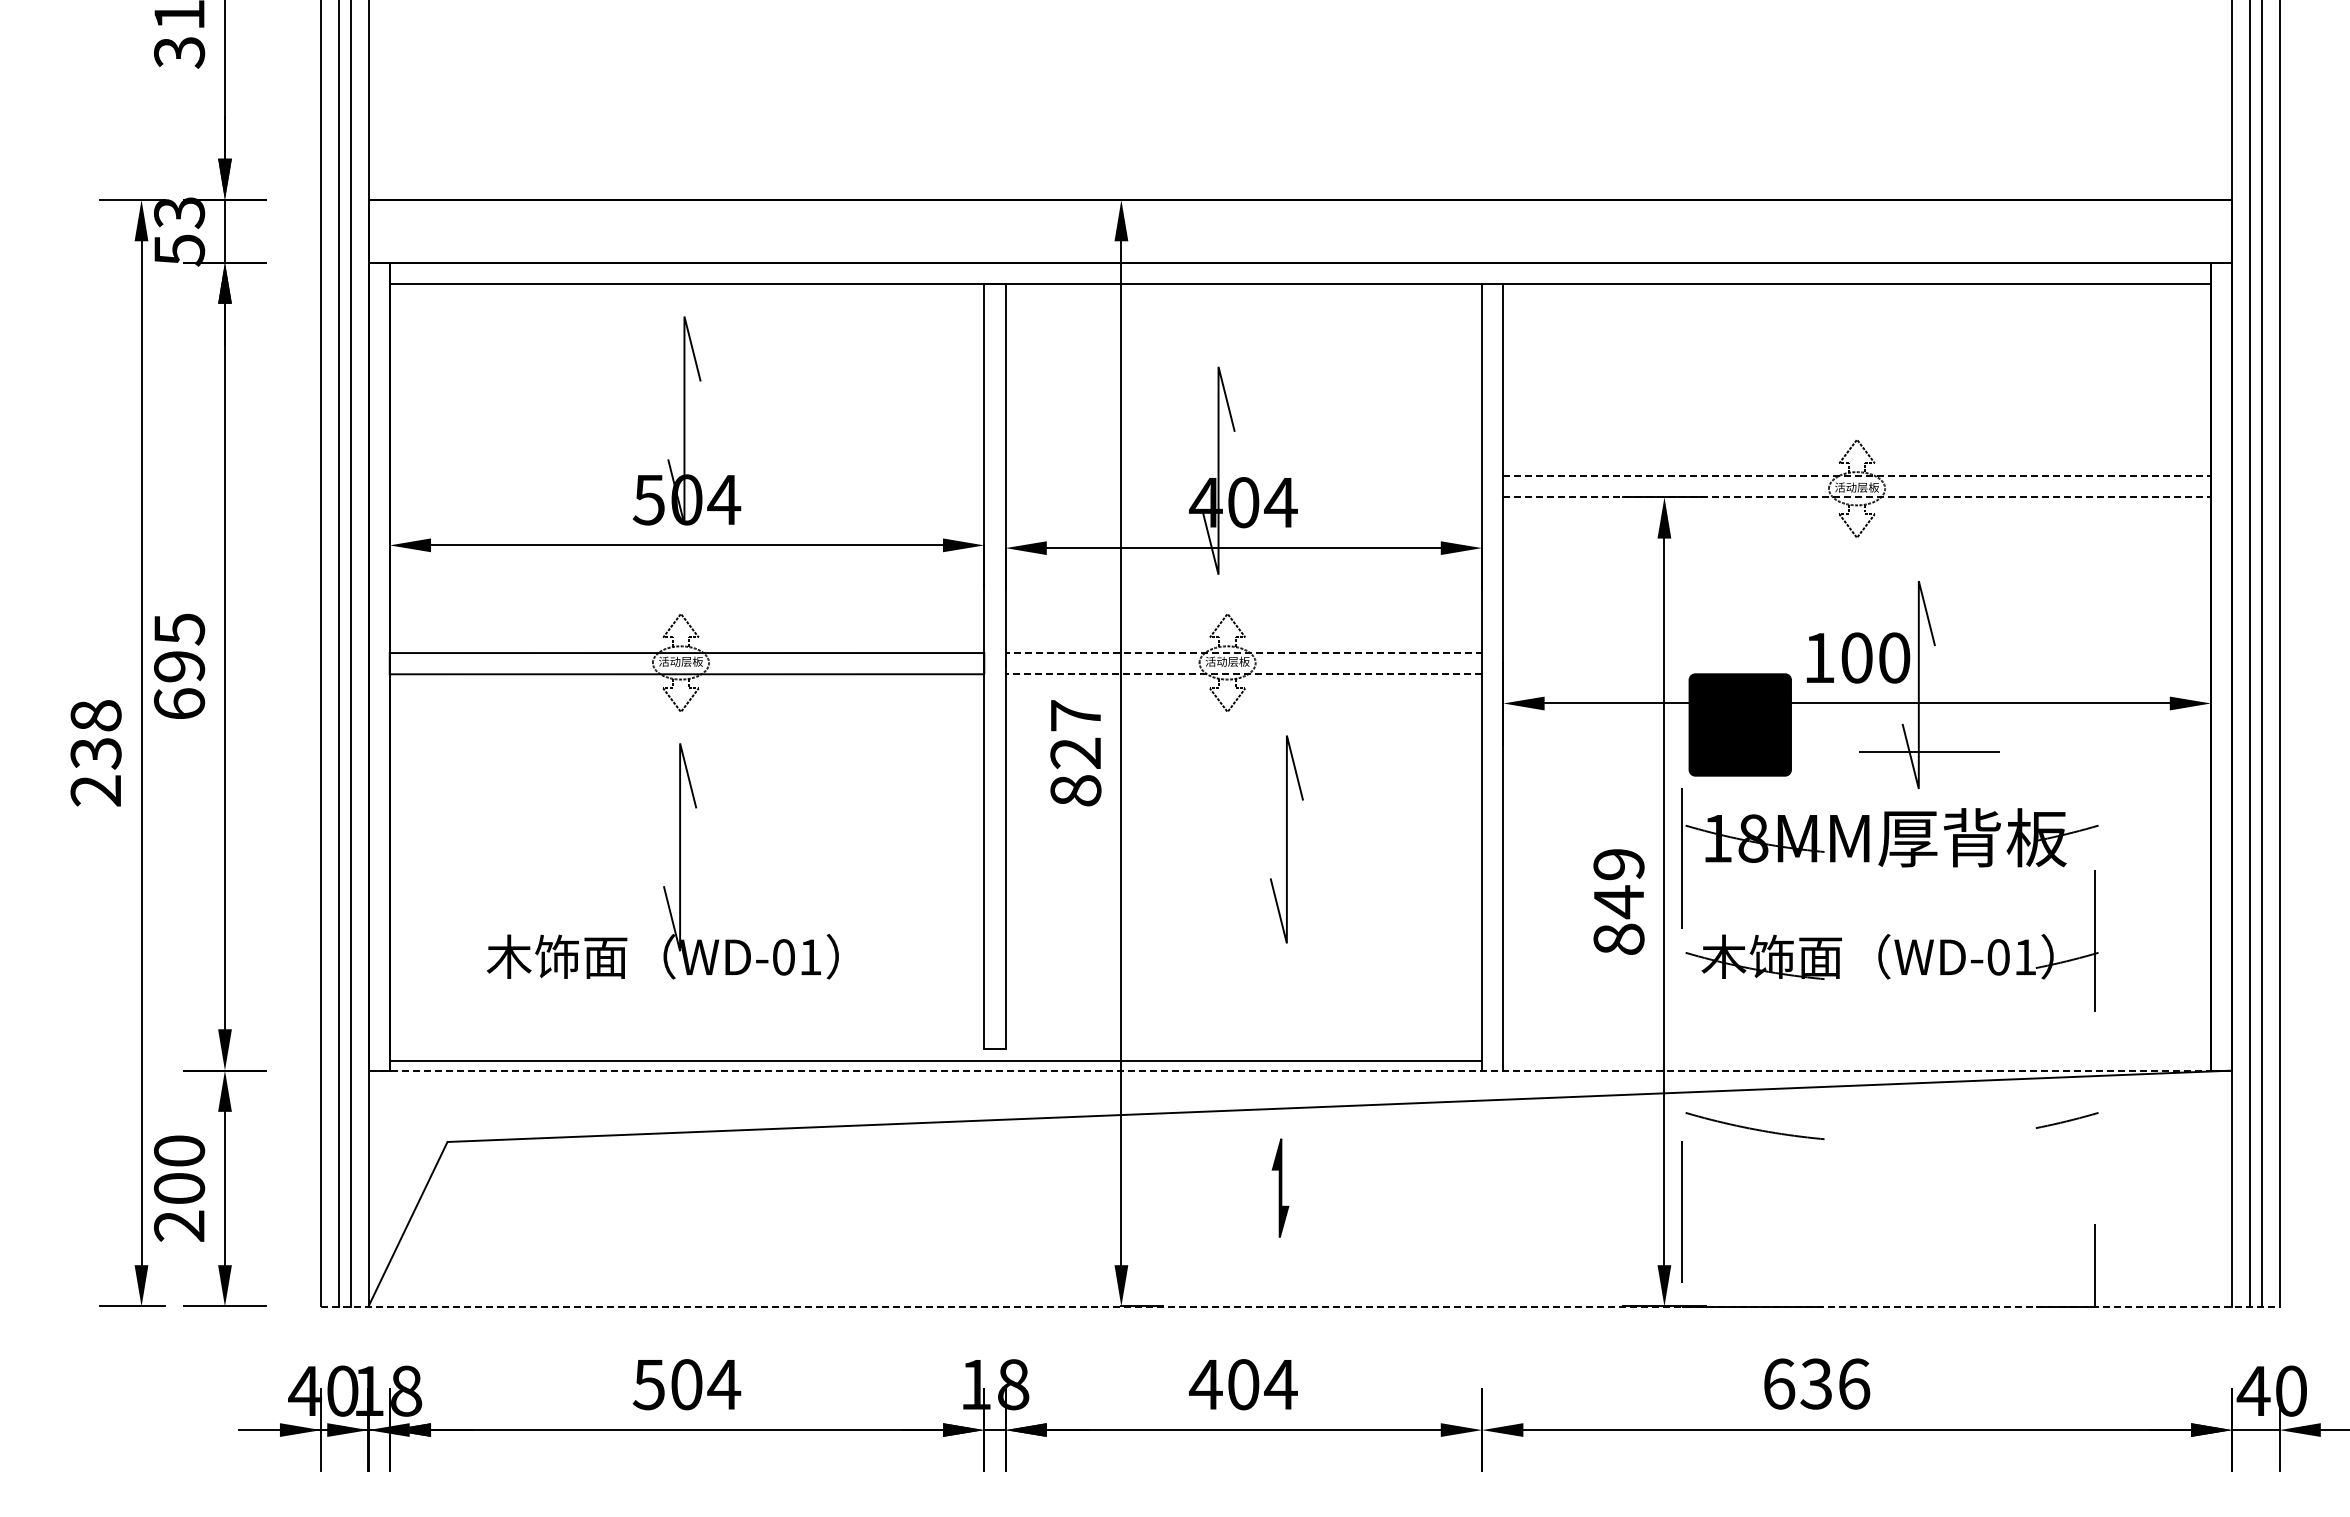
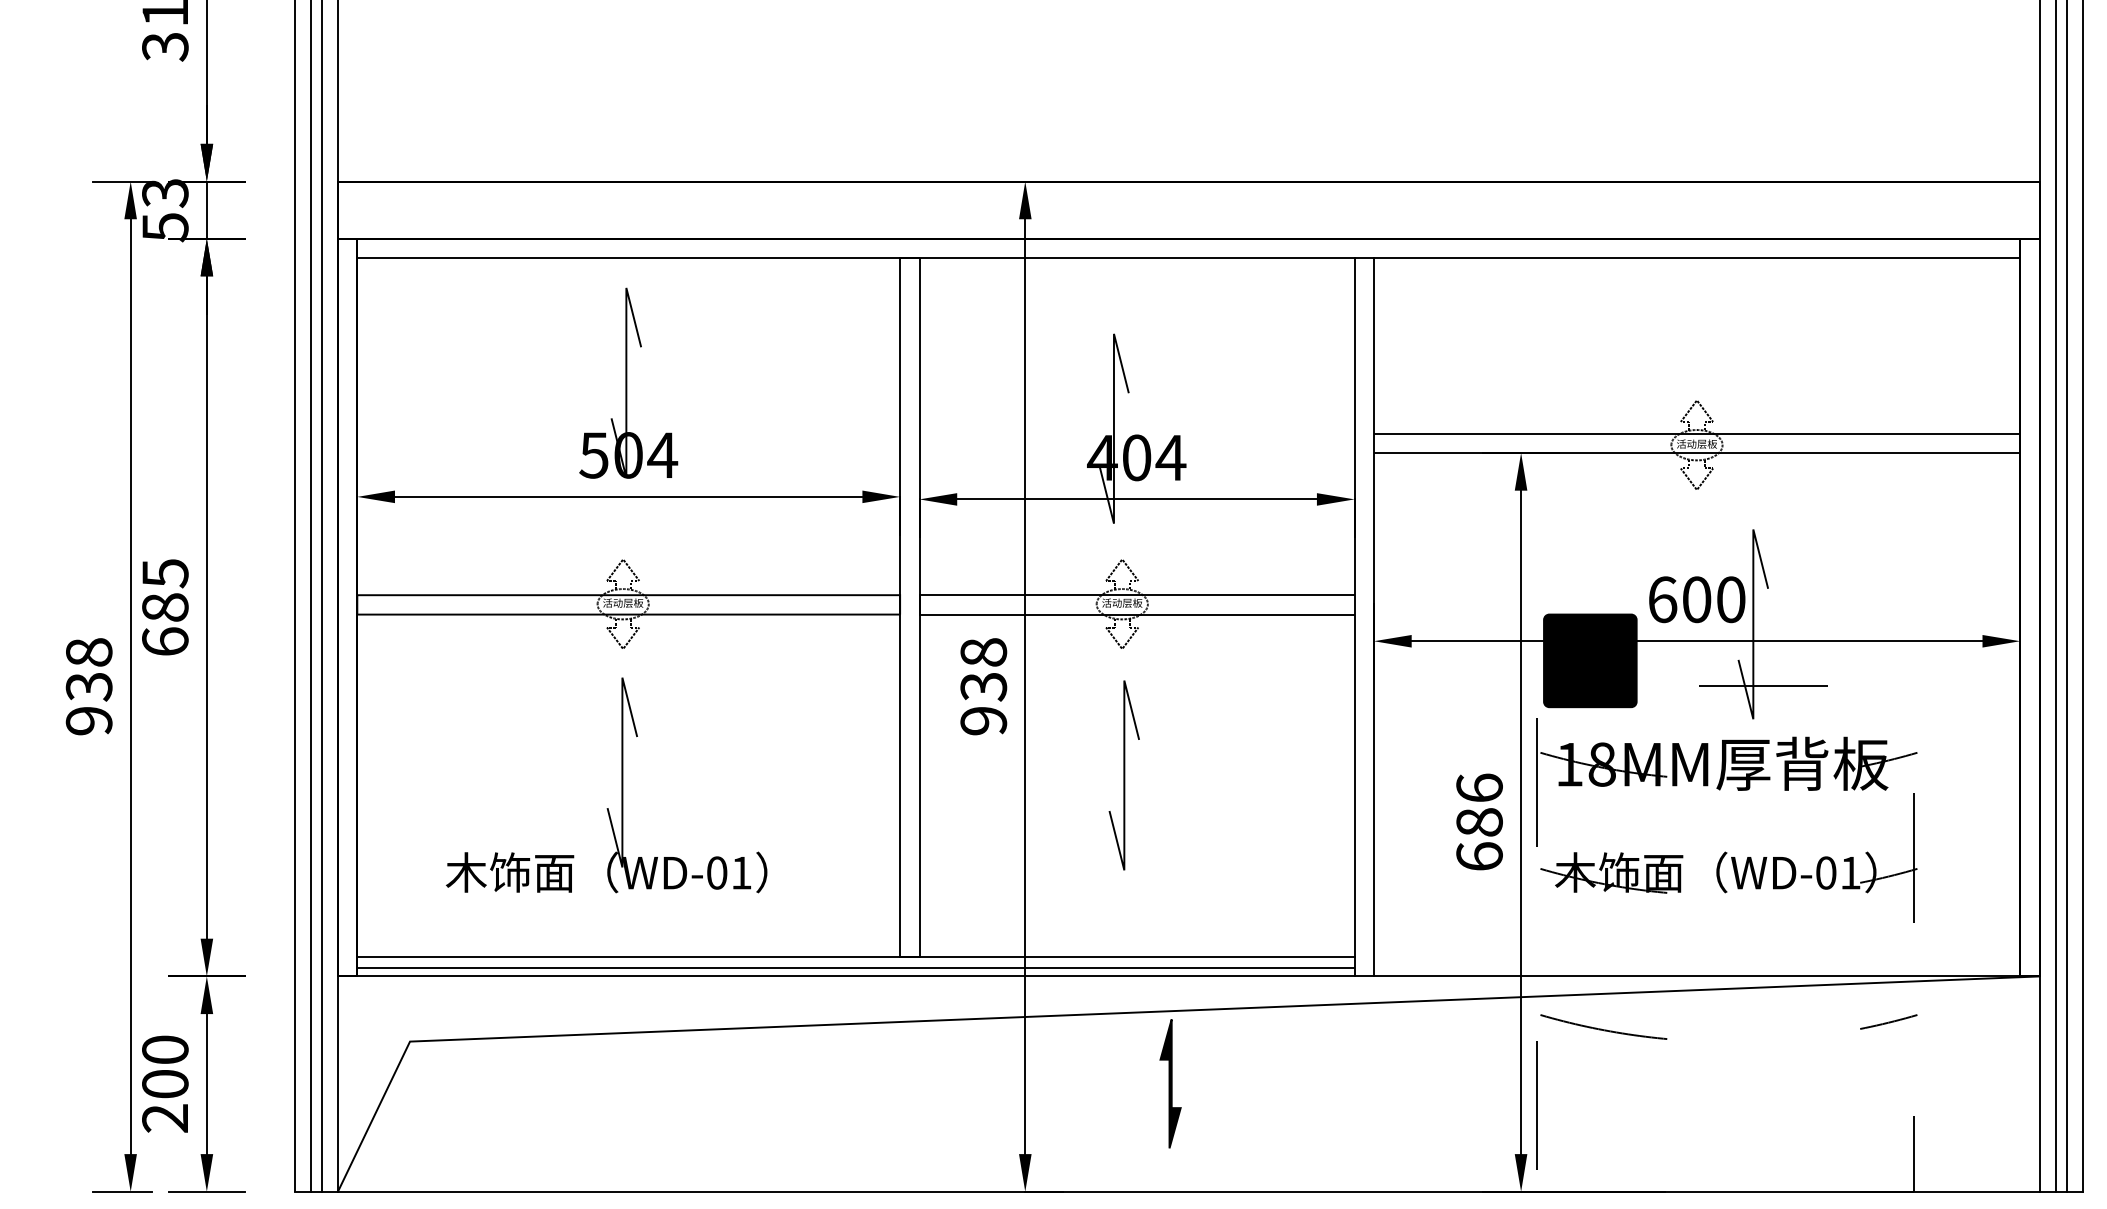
line: (2211, 486) -> (2020, 443), dashed -> solid
text: (1819, 657) -> (1662, 599), 100 -> 600
line: (1005, 663) -> (919, 604), dashed -> solid
text: (179, 666) -> (165, 607), 695 -> 685
text: (1075, 753) -> (983, 686), 827 -> 938
text: (96, 790) -> (89, 720), 238 -> 938
line: (1286, 839) -> (1123, 775), moved
text: (1618, 901) -> (1479, 822), 849 -> 686
line: (935, 1049) -> (855, 957), added
line: (1300, 1070) -> (1188, 976), dashed -> solid
part: (1280, 1187) -> (1170, 1083), size x1.43
line: (1300, 1306) -> (1188, 1191), dashed -> solid

